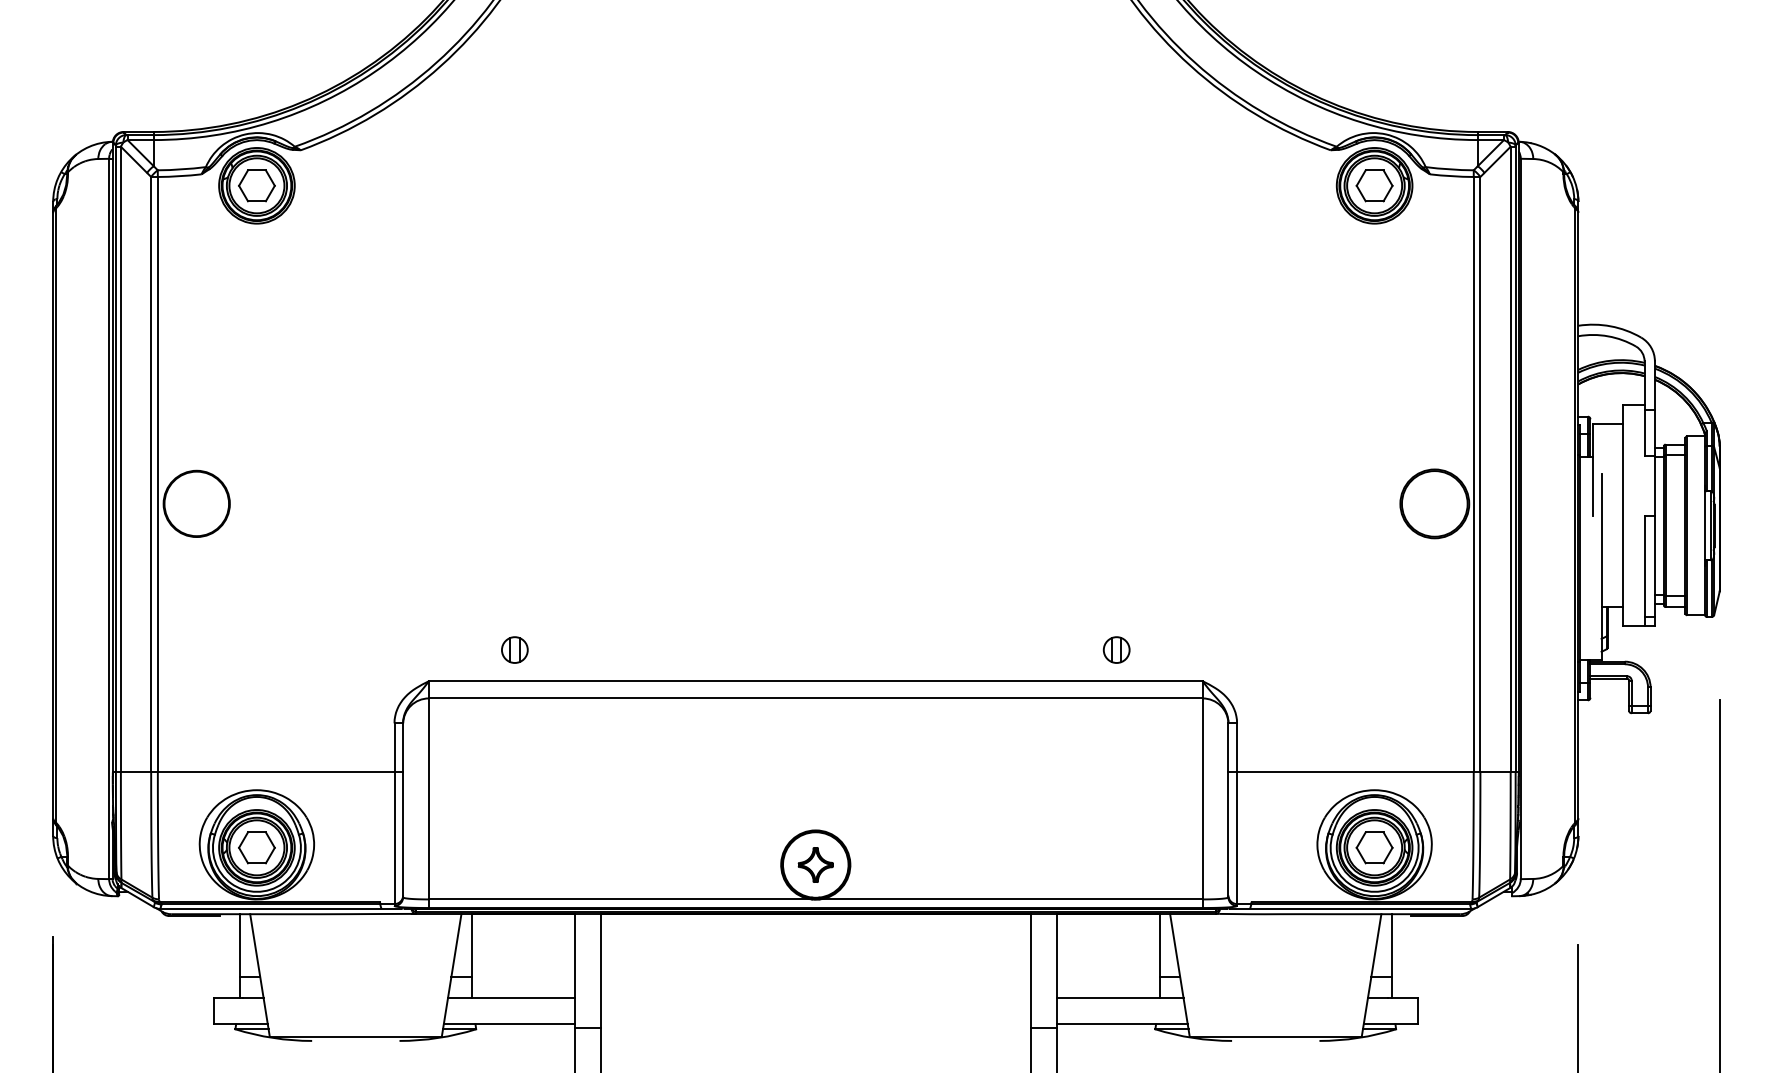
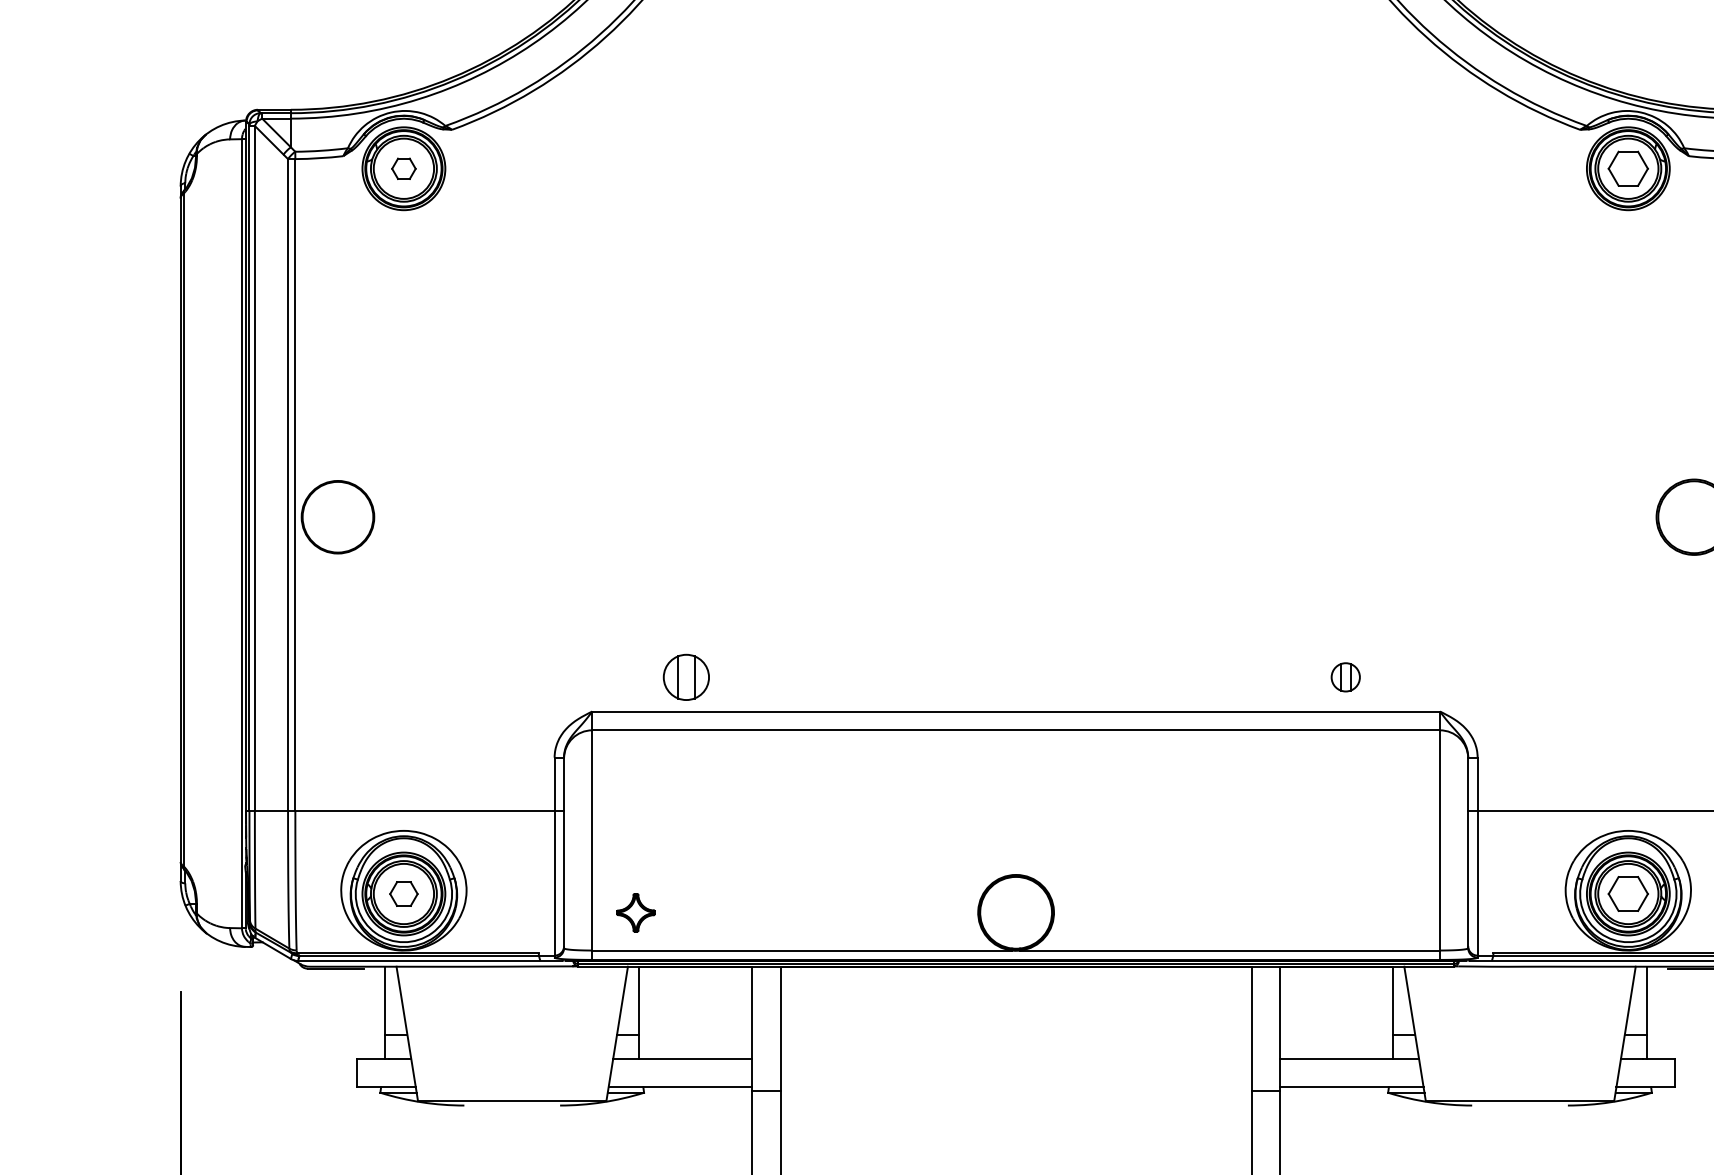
part: (256, 185) -> (403, 168), size x0.6
part: (514, 649) -> (686, 676), size x1.6
part: (256, 847) -> (403, 893), size x0.7
part: (815, 864) -> (635, 912), moved

